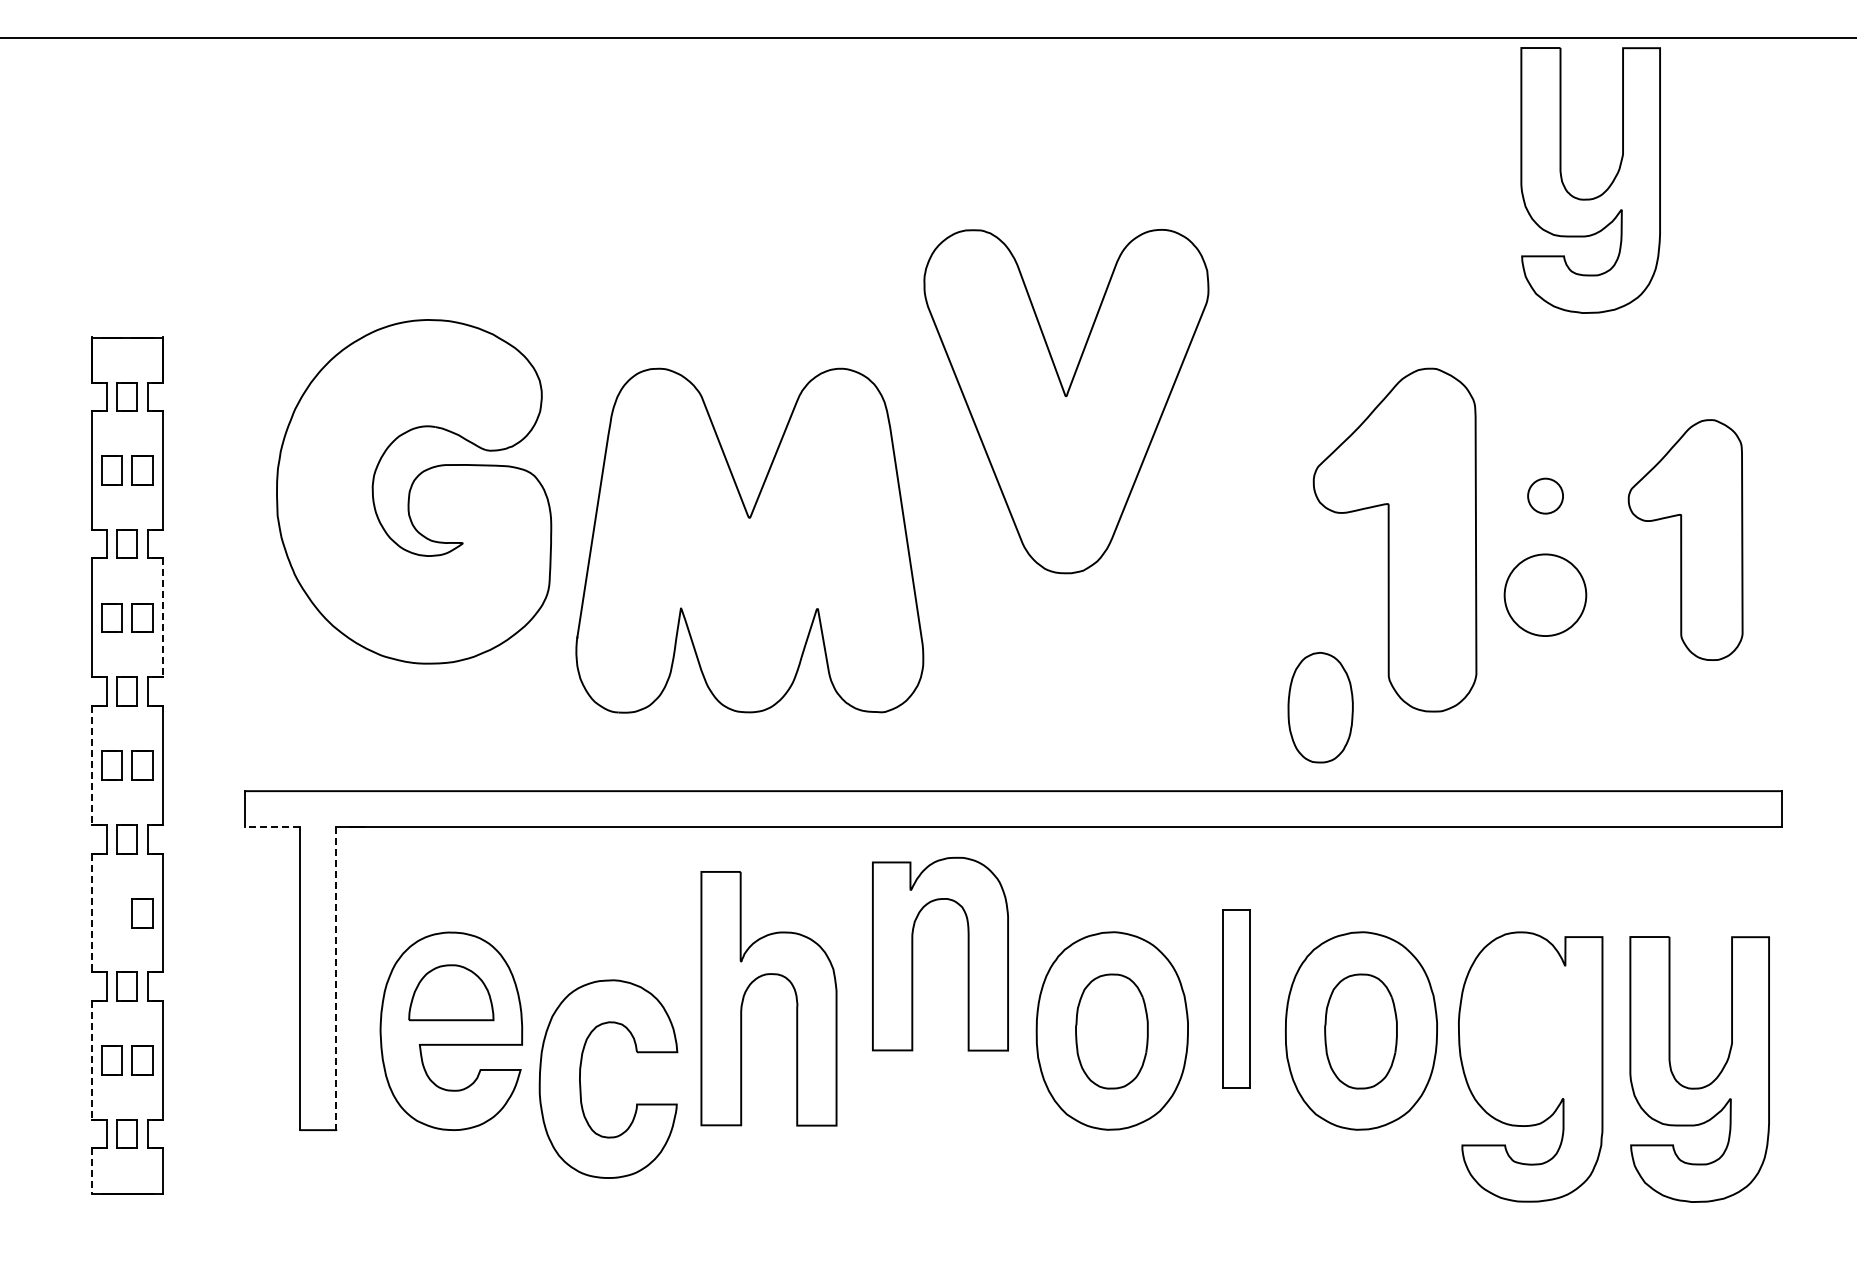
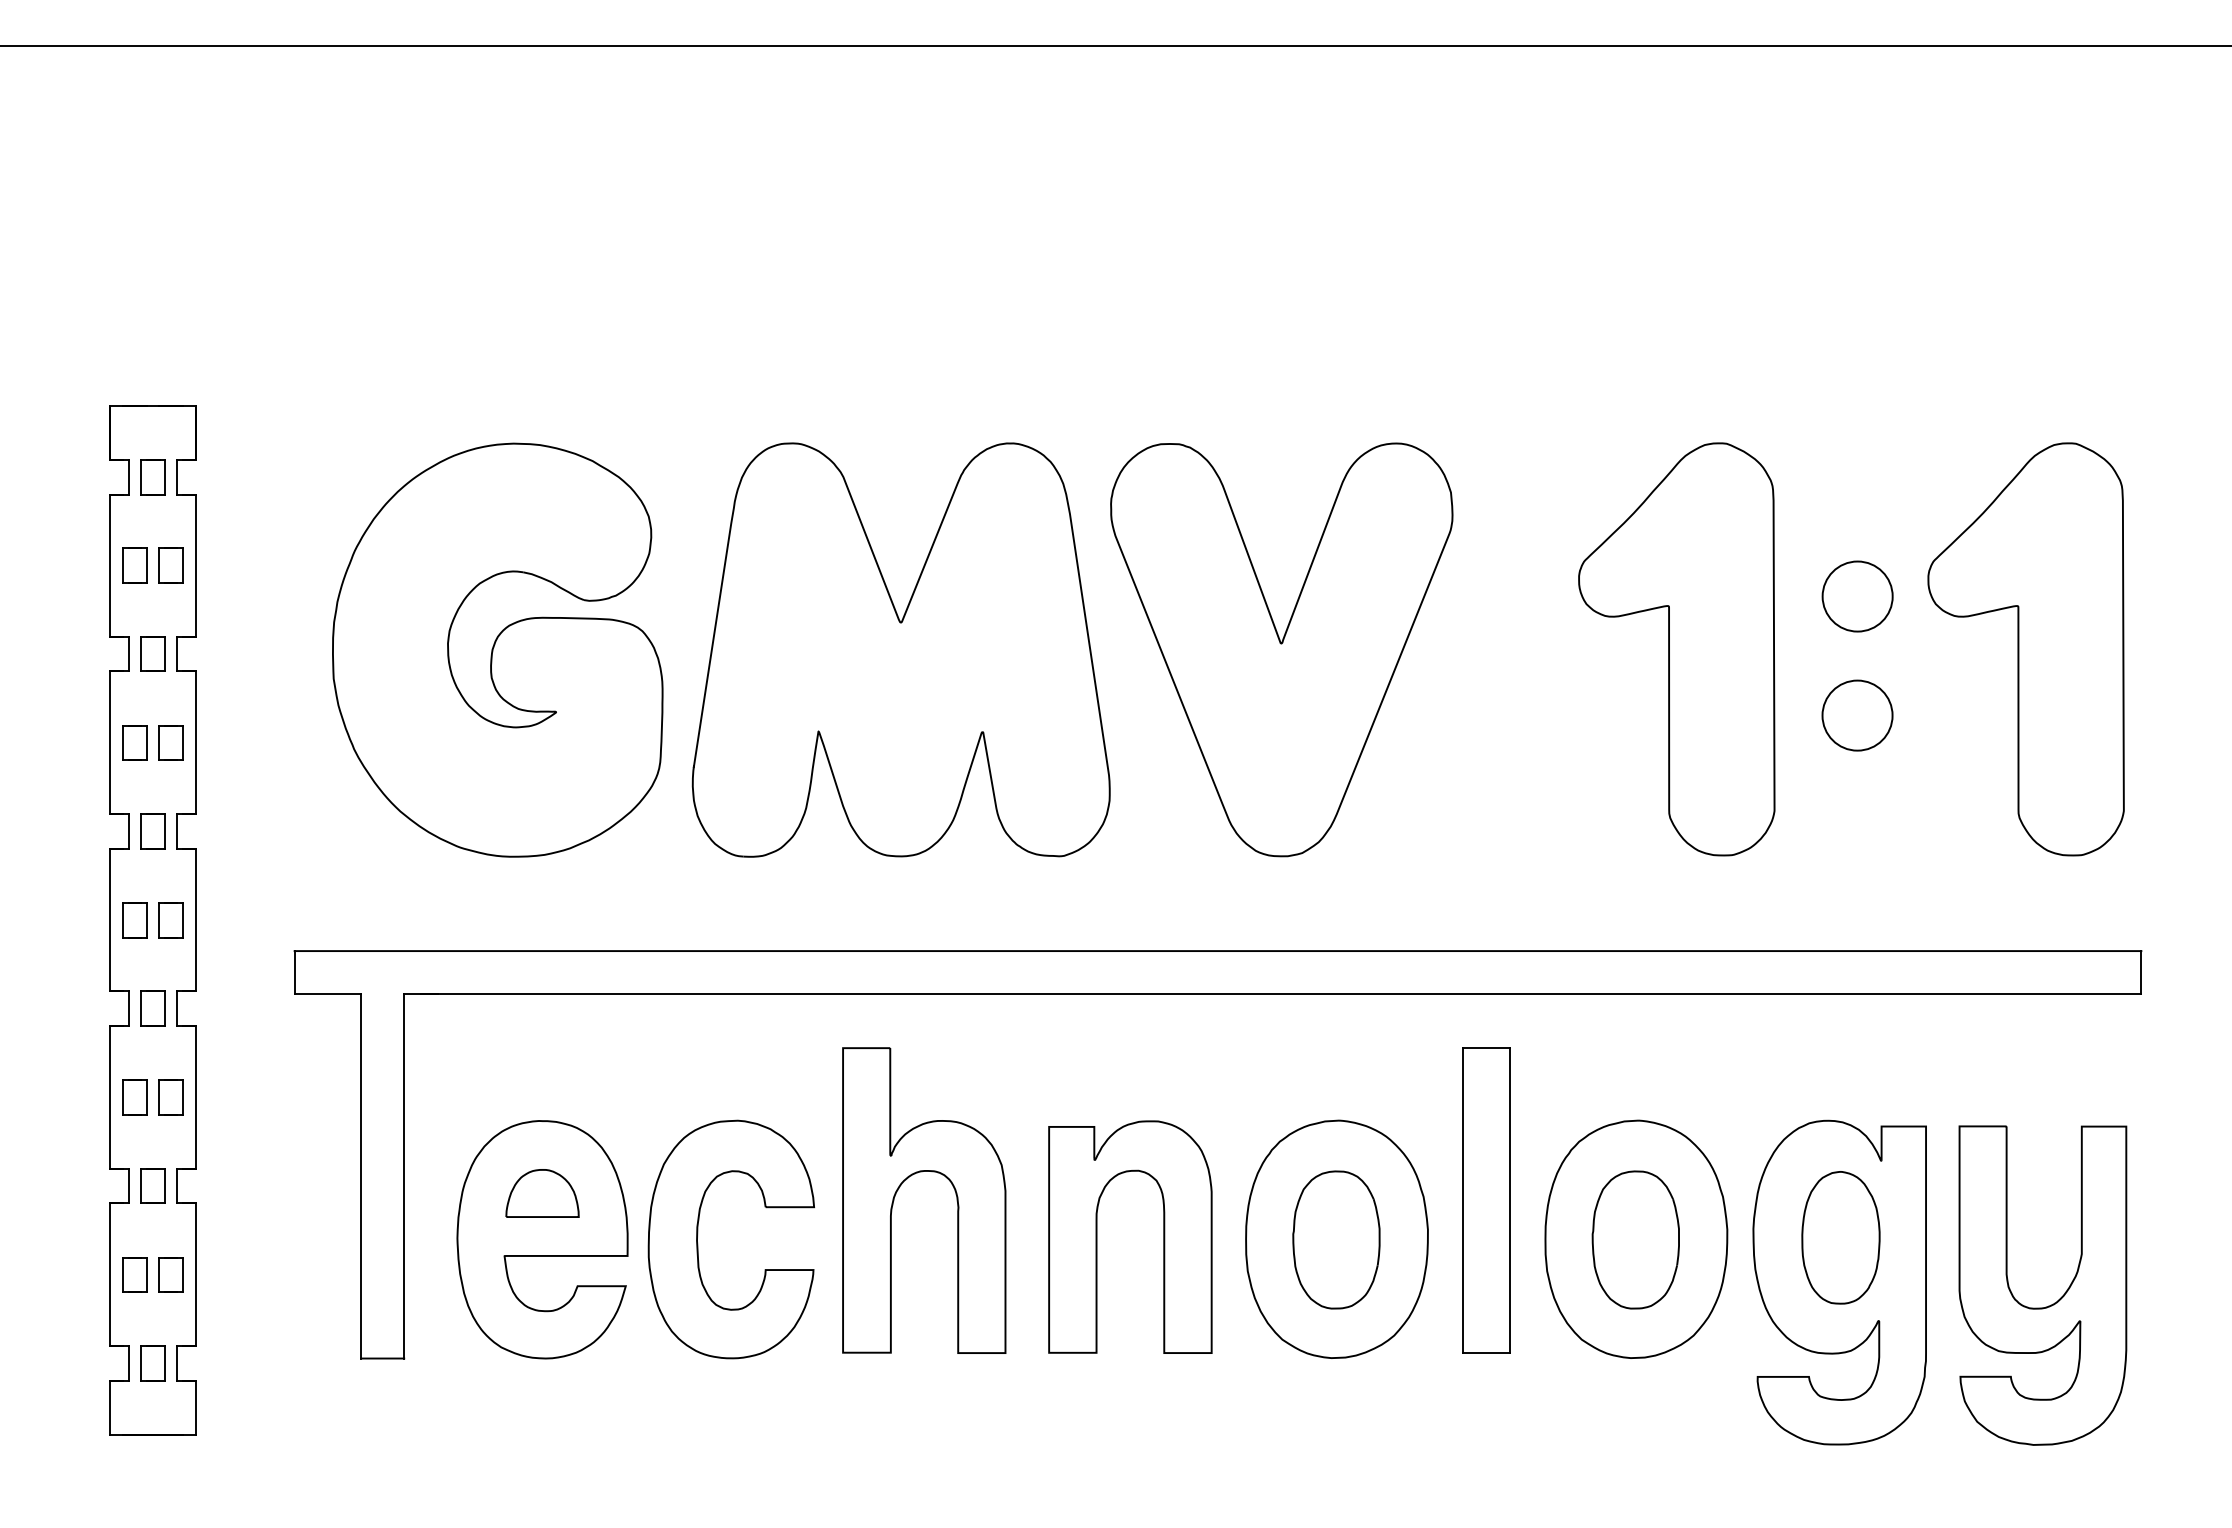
part: (1602, 192) -> (1926, 231), removed
part: (1066, 401) -> (1281, 649), moved
part: (414, 491) -> (498, 649), moved
circle: (1545, 496) -> (1857, 596), size x1.67
part: (1685, 539) -> (2025, 648), size x1.43
circle: (1545, 595) -> (1857, 715), size x0.71
line: (162, 618) -> (195, 743), dashed -> solid
curve: (1289, 707) -> (1803, 1237), moved
line: (91, 765) -> (110, 920), dashed -> solid
line: (272, 827) -> (327, 994), dashed -> solid
line: (91, 913) -> (110, 1098), dashed -> solid
part: (111, 913) -> (134, 1098), added
part: (913, 953) -> (1097, 1236), moved
line: (336, 978) -> (404, 1176), dashed -> solid
part: (451, 992) -> (542, 1193), size x0.71
part: (1236, 998) -> (1486, 1200), size x1.43
line: (91, 1060) -> (110, 1274), dashed -> solid
part: (581, 1085) -> (698, 1247), moved
line: (91, 1170) -> (110, 1407), dashed -> solid

